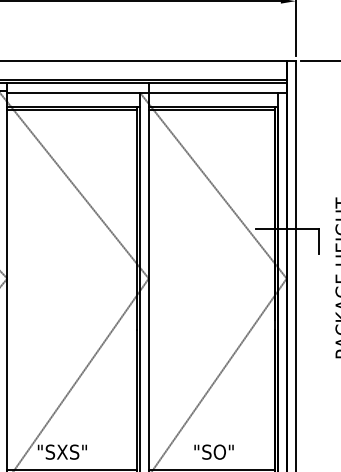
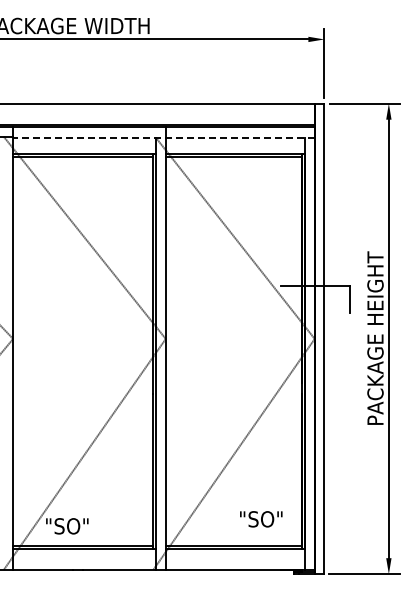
line: (146, 92) -> (163, 138), solid -> dashed
text: (71, 452) -> (82, 526), "SXS" -> "SO"
text: (214, 452) -> (261, 519), moved

